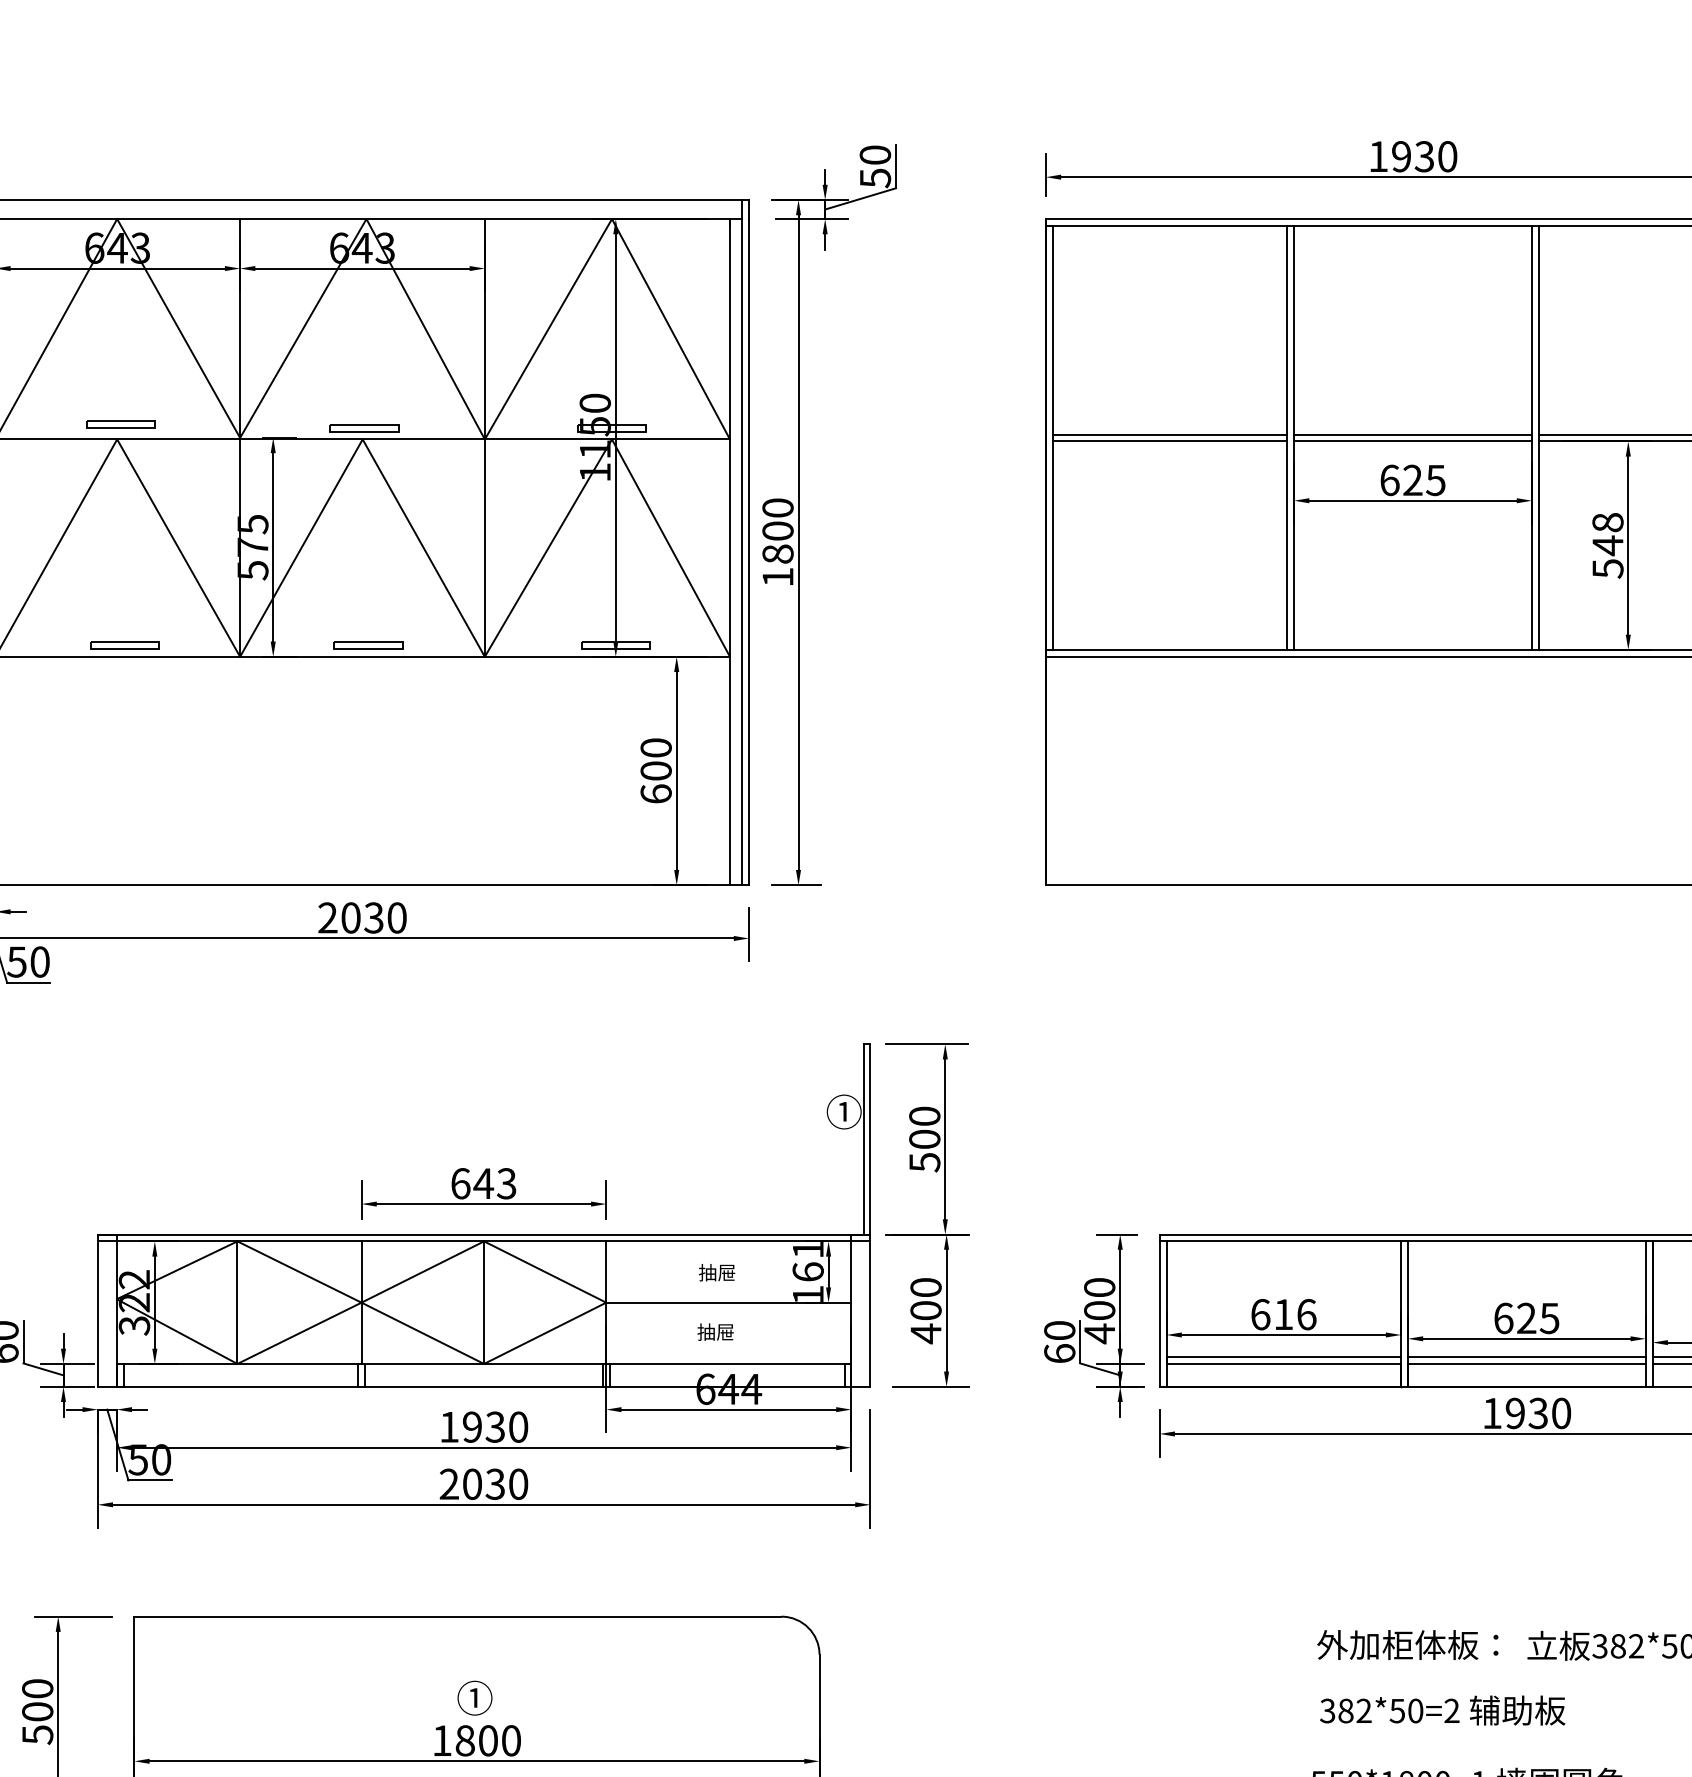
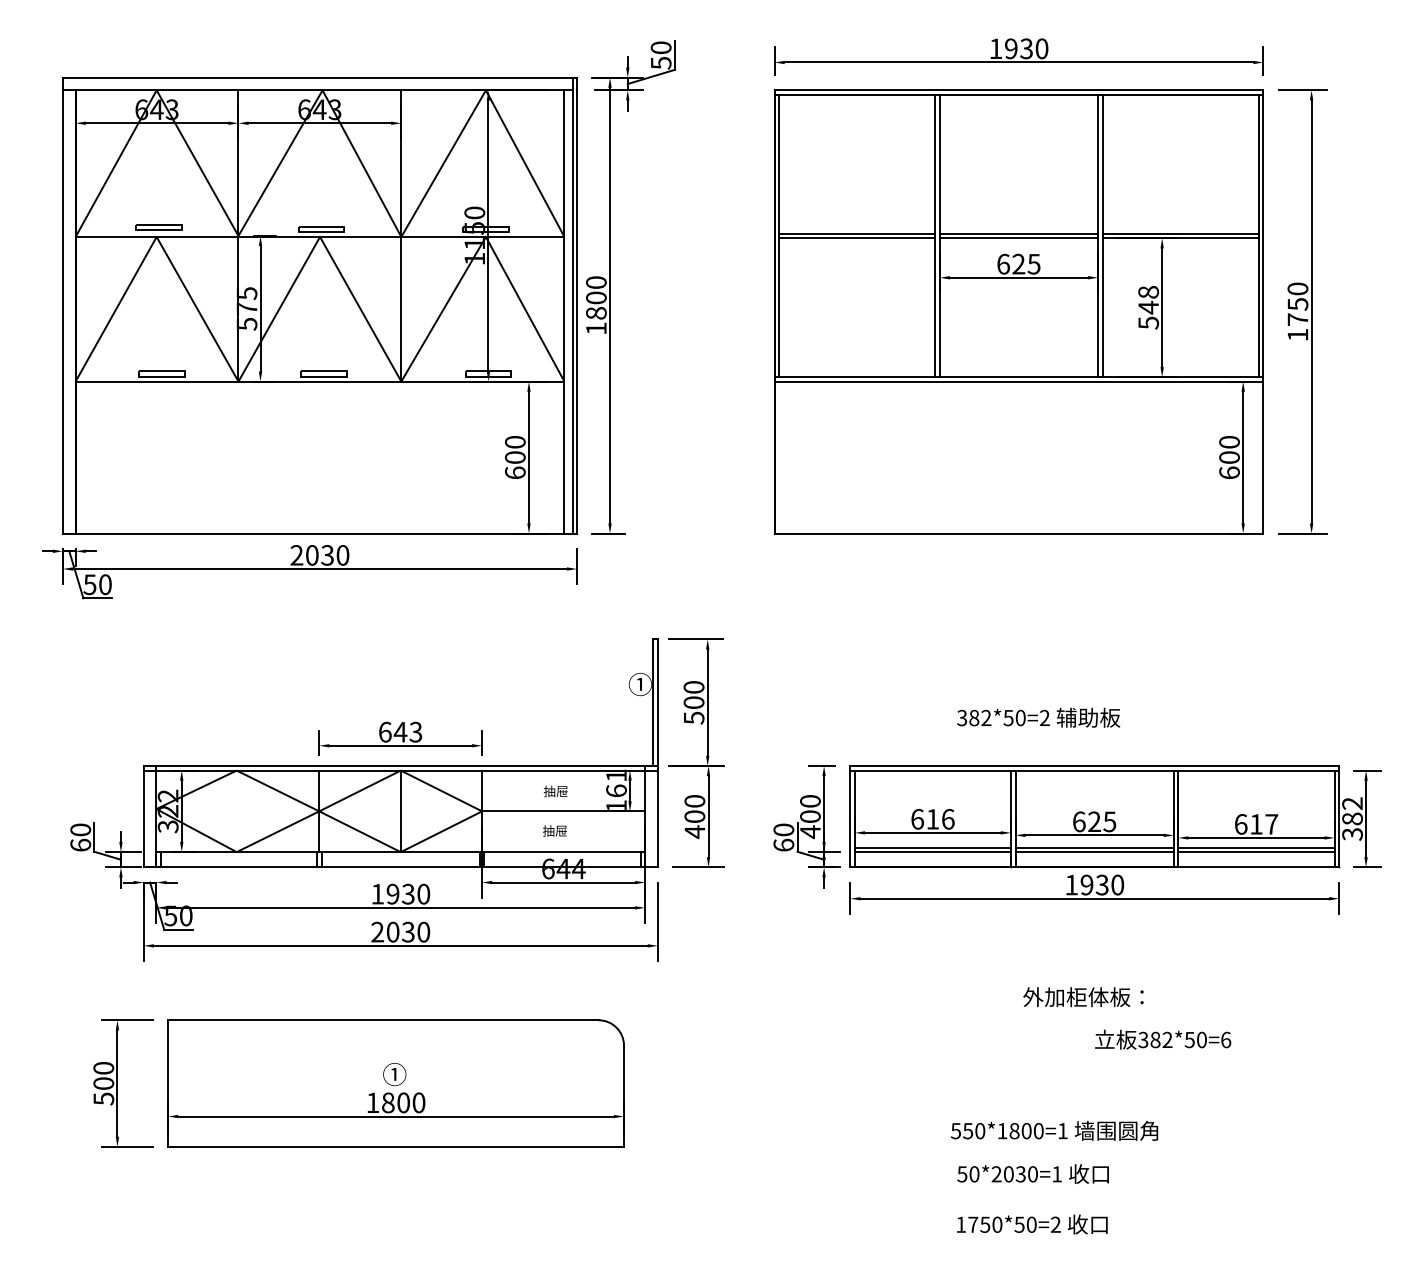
line: (237, 1302) -> (236, 811), removed
text: (1407, 1645) -> (1083, 997), moved
text: (1442, 1710) -> (1038, 717), moved

